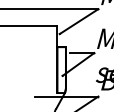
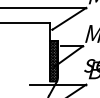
hatch: (60, 70) -> (53, 61), added

